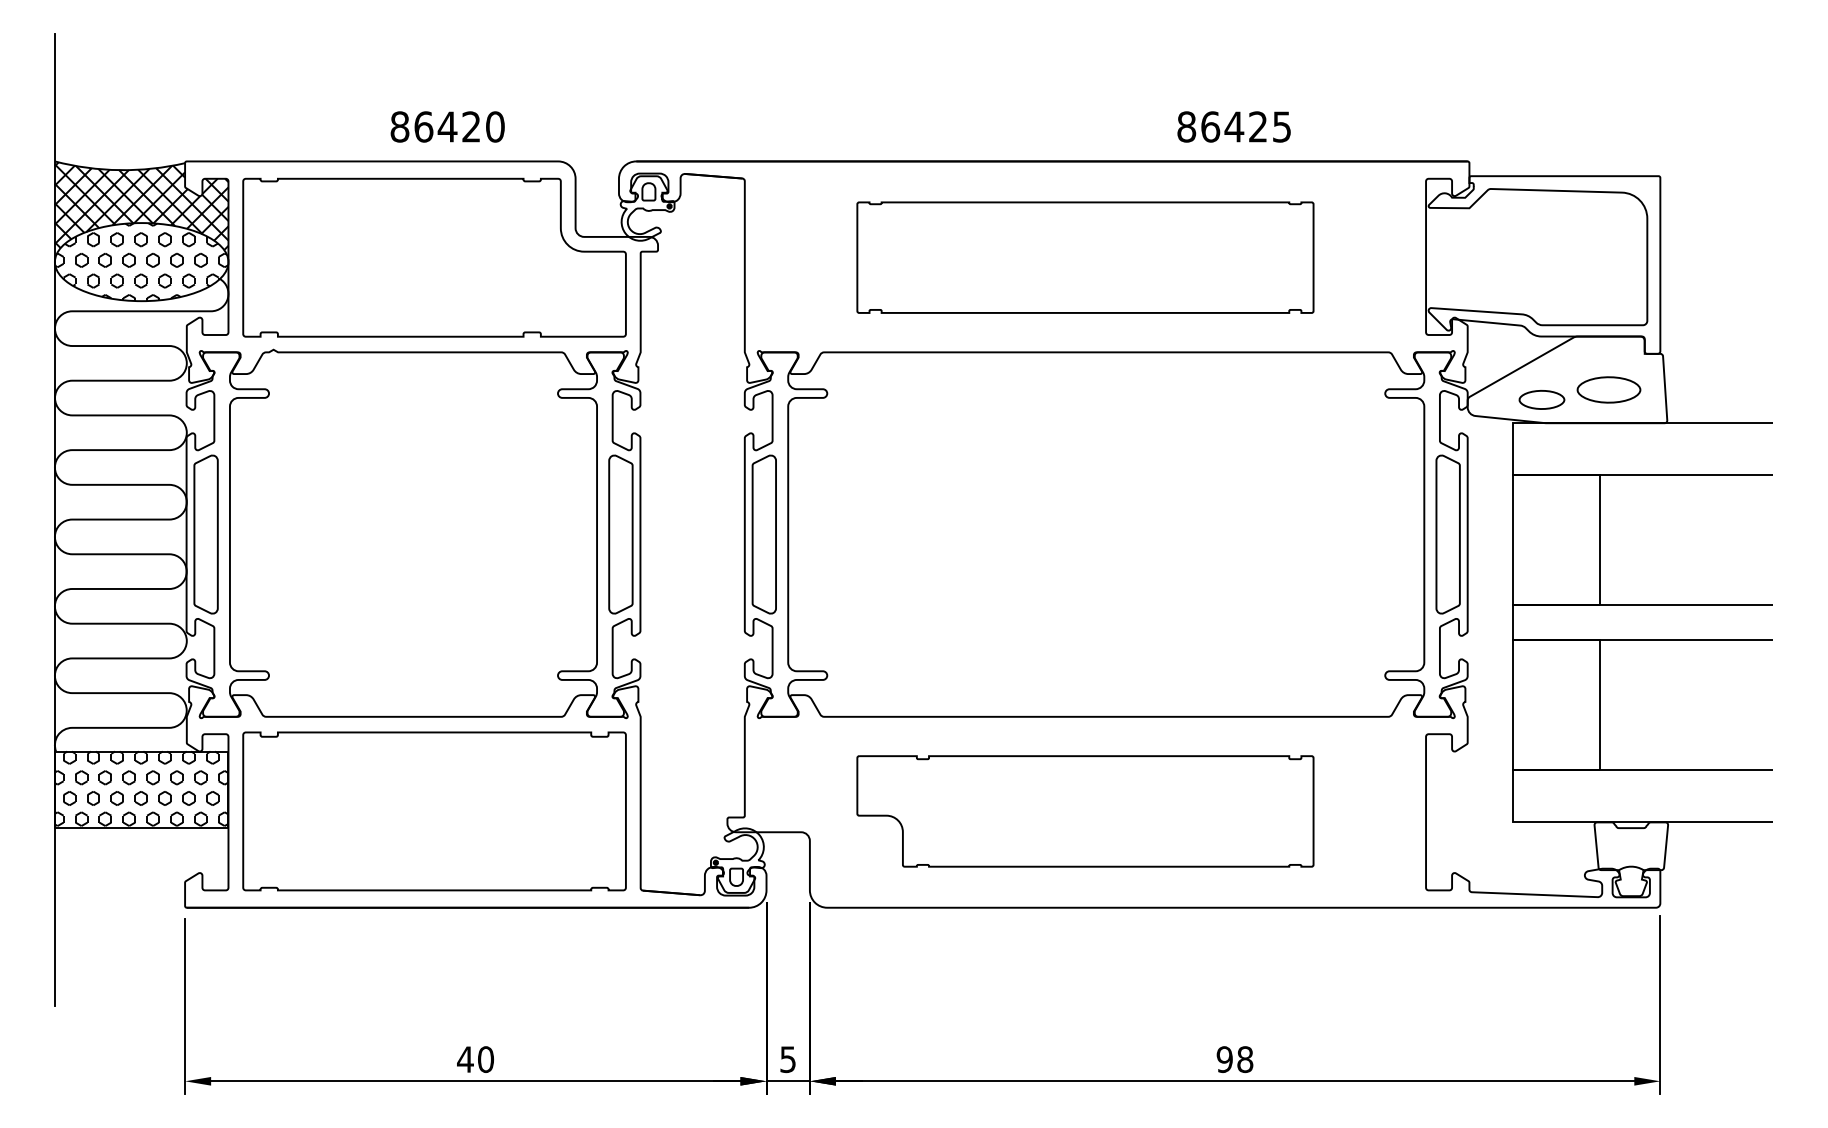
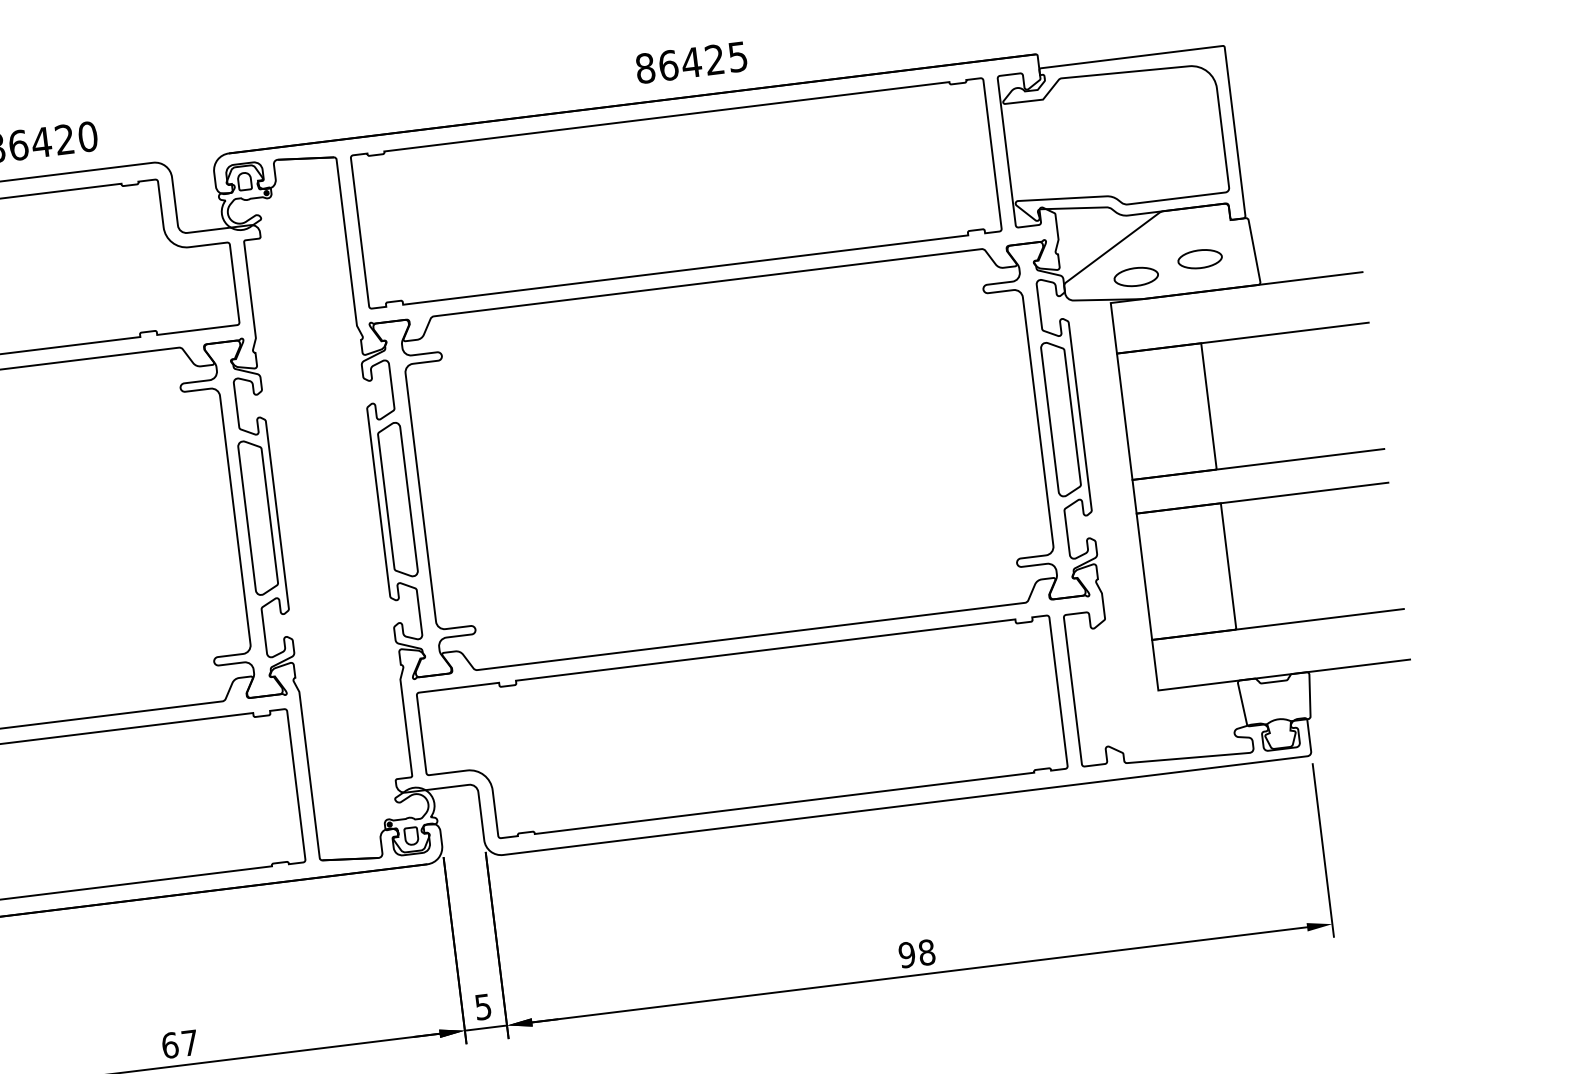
text: (1233, 126) -> (690, 62), moved
part: (1085, 257) -> (676, 193), size x1.43
part: (1608, 389) -> (1199, 258), size x0.71
part: (1085, 811) -> (742, 730), size x1.43
text: (475, 1059) -> (179, 1044), 40 -> 67

